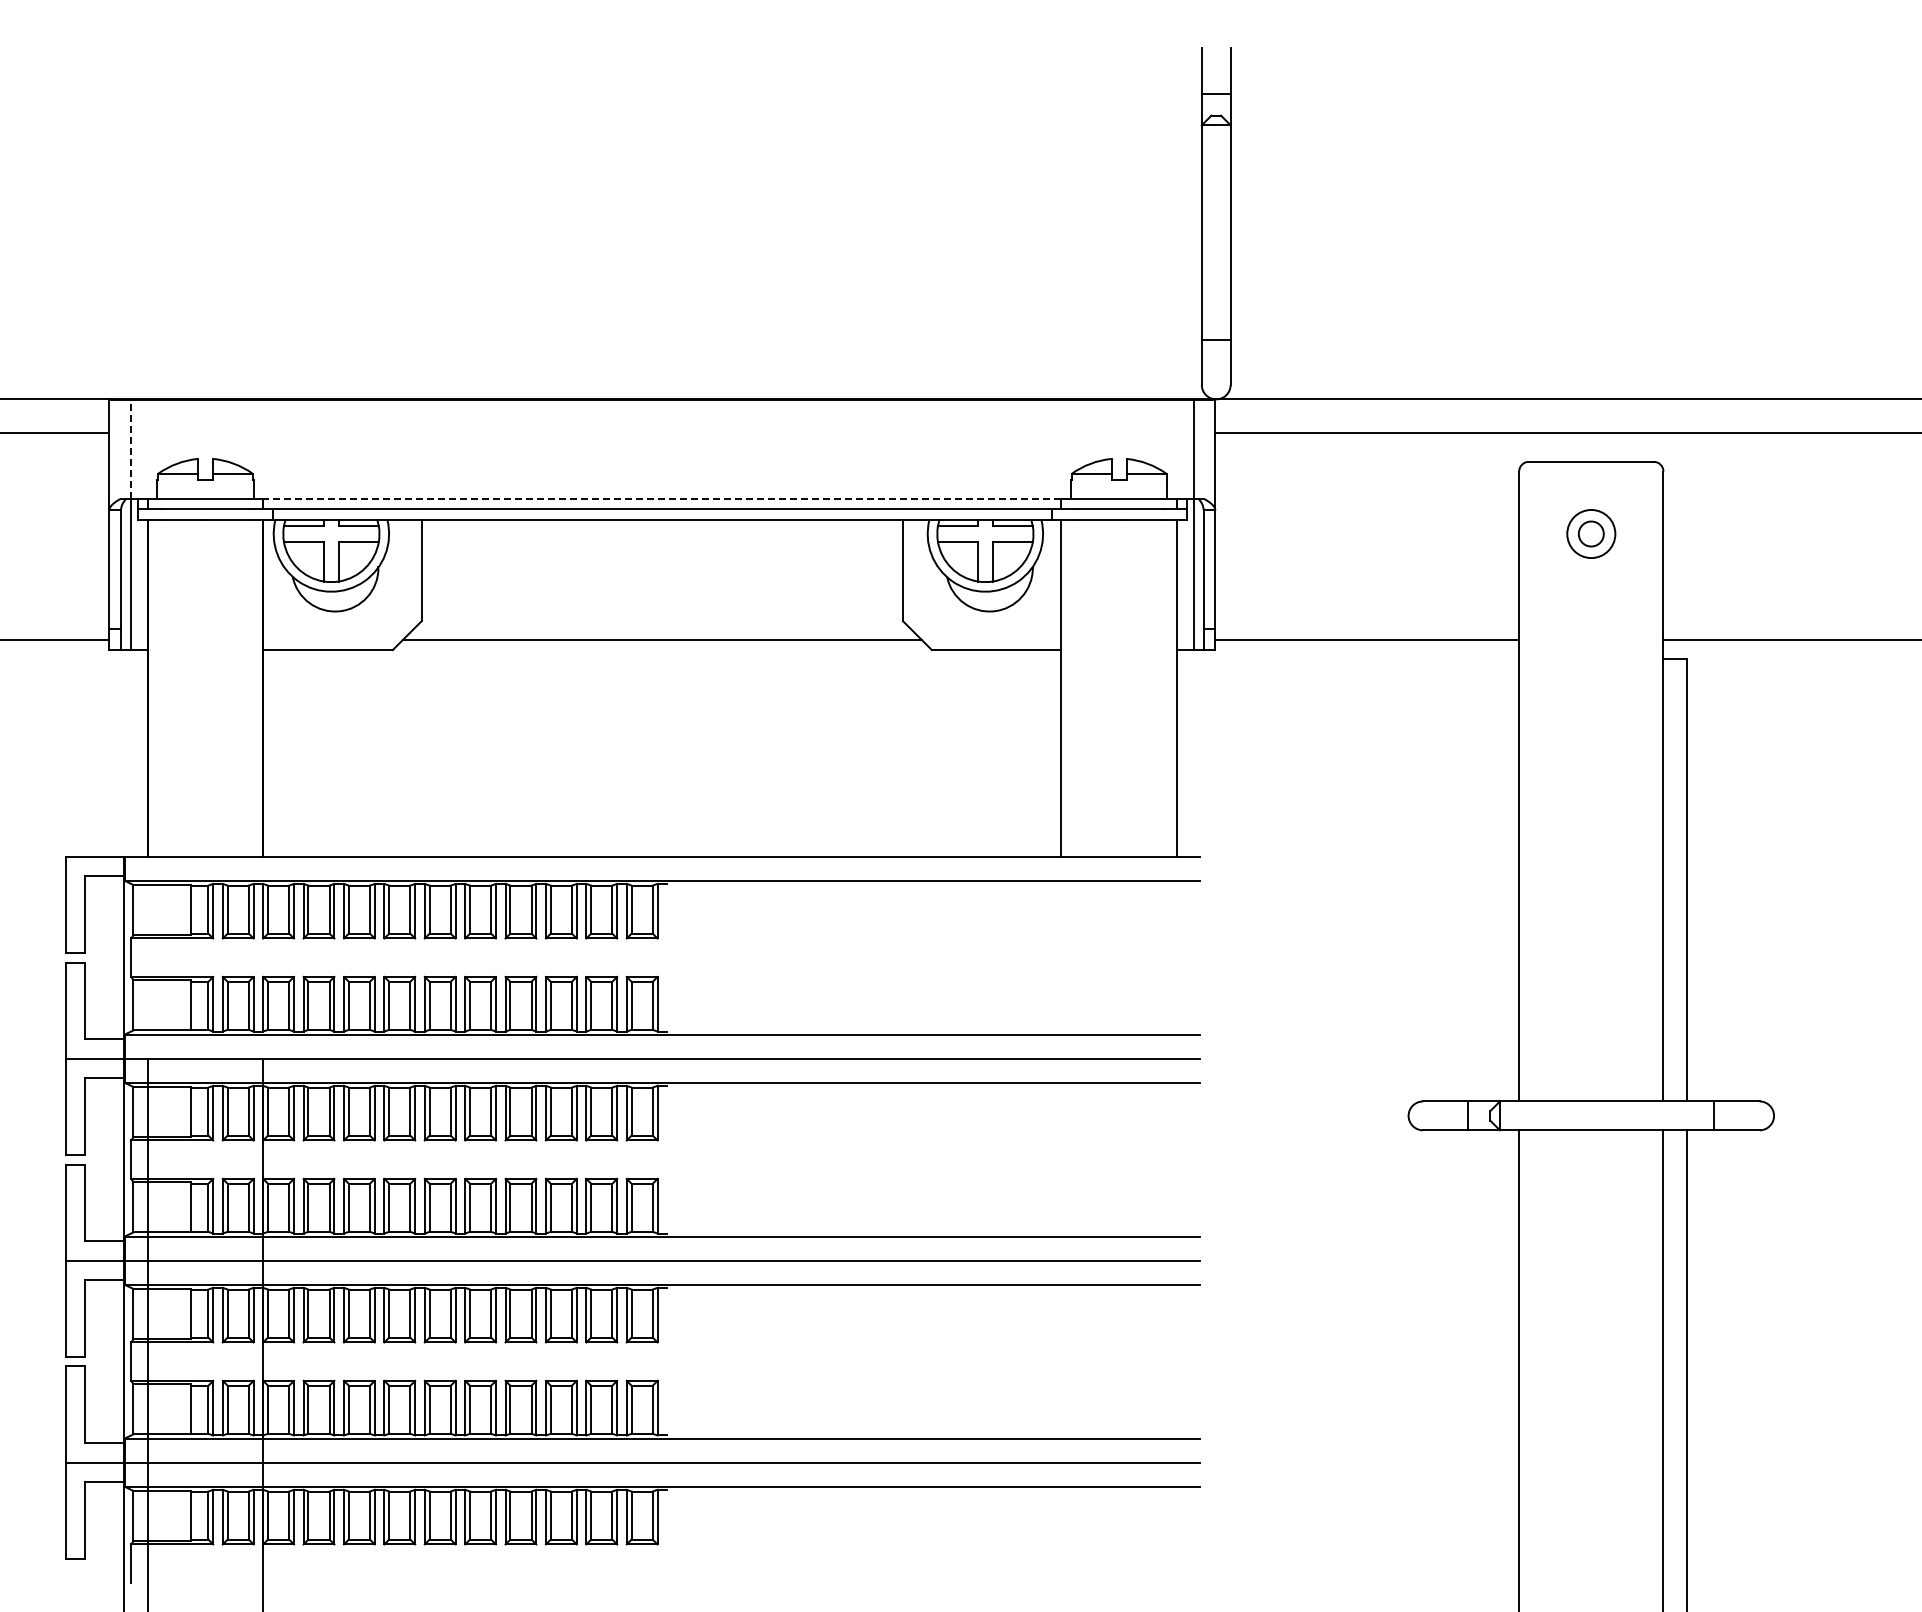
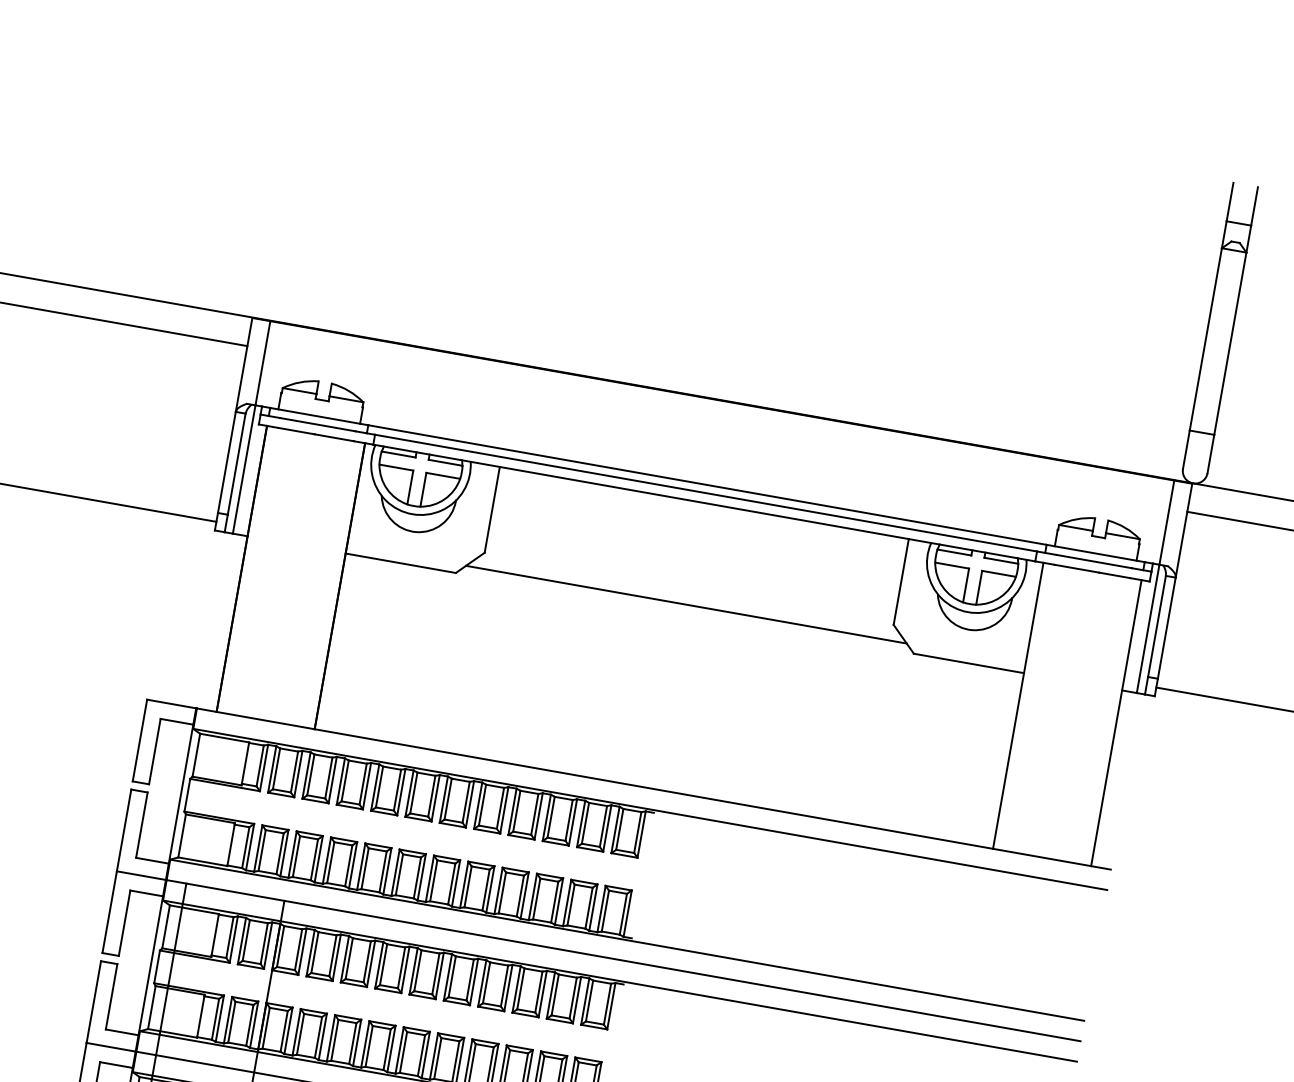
line: (130, 449) -> (262, 363), dashed -> solid
line: (661, 499) -> (706, 485), dashed -> solid

